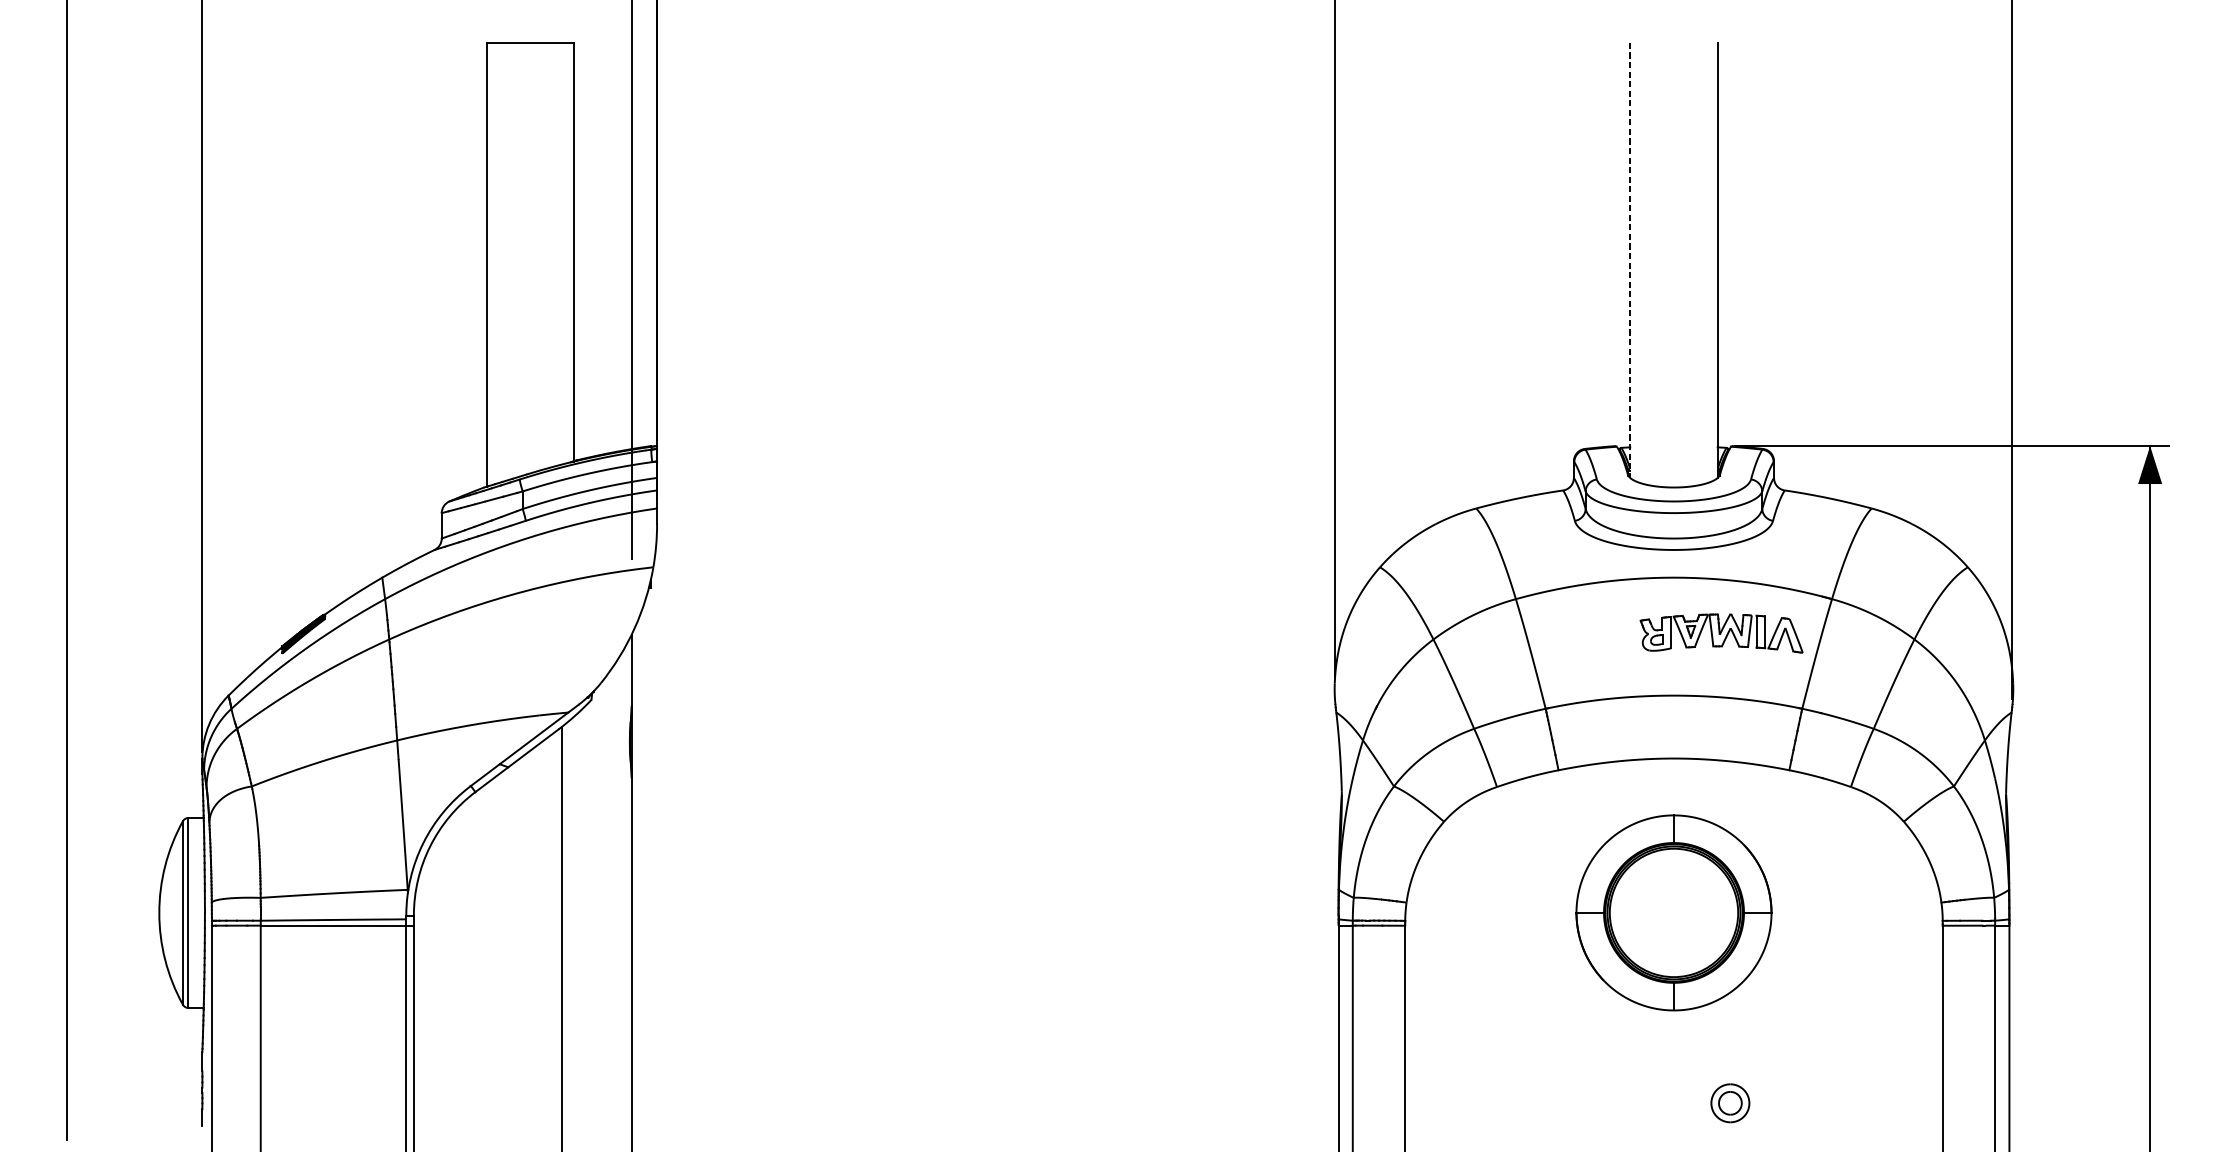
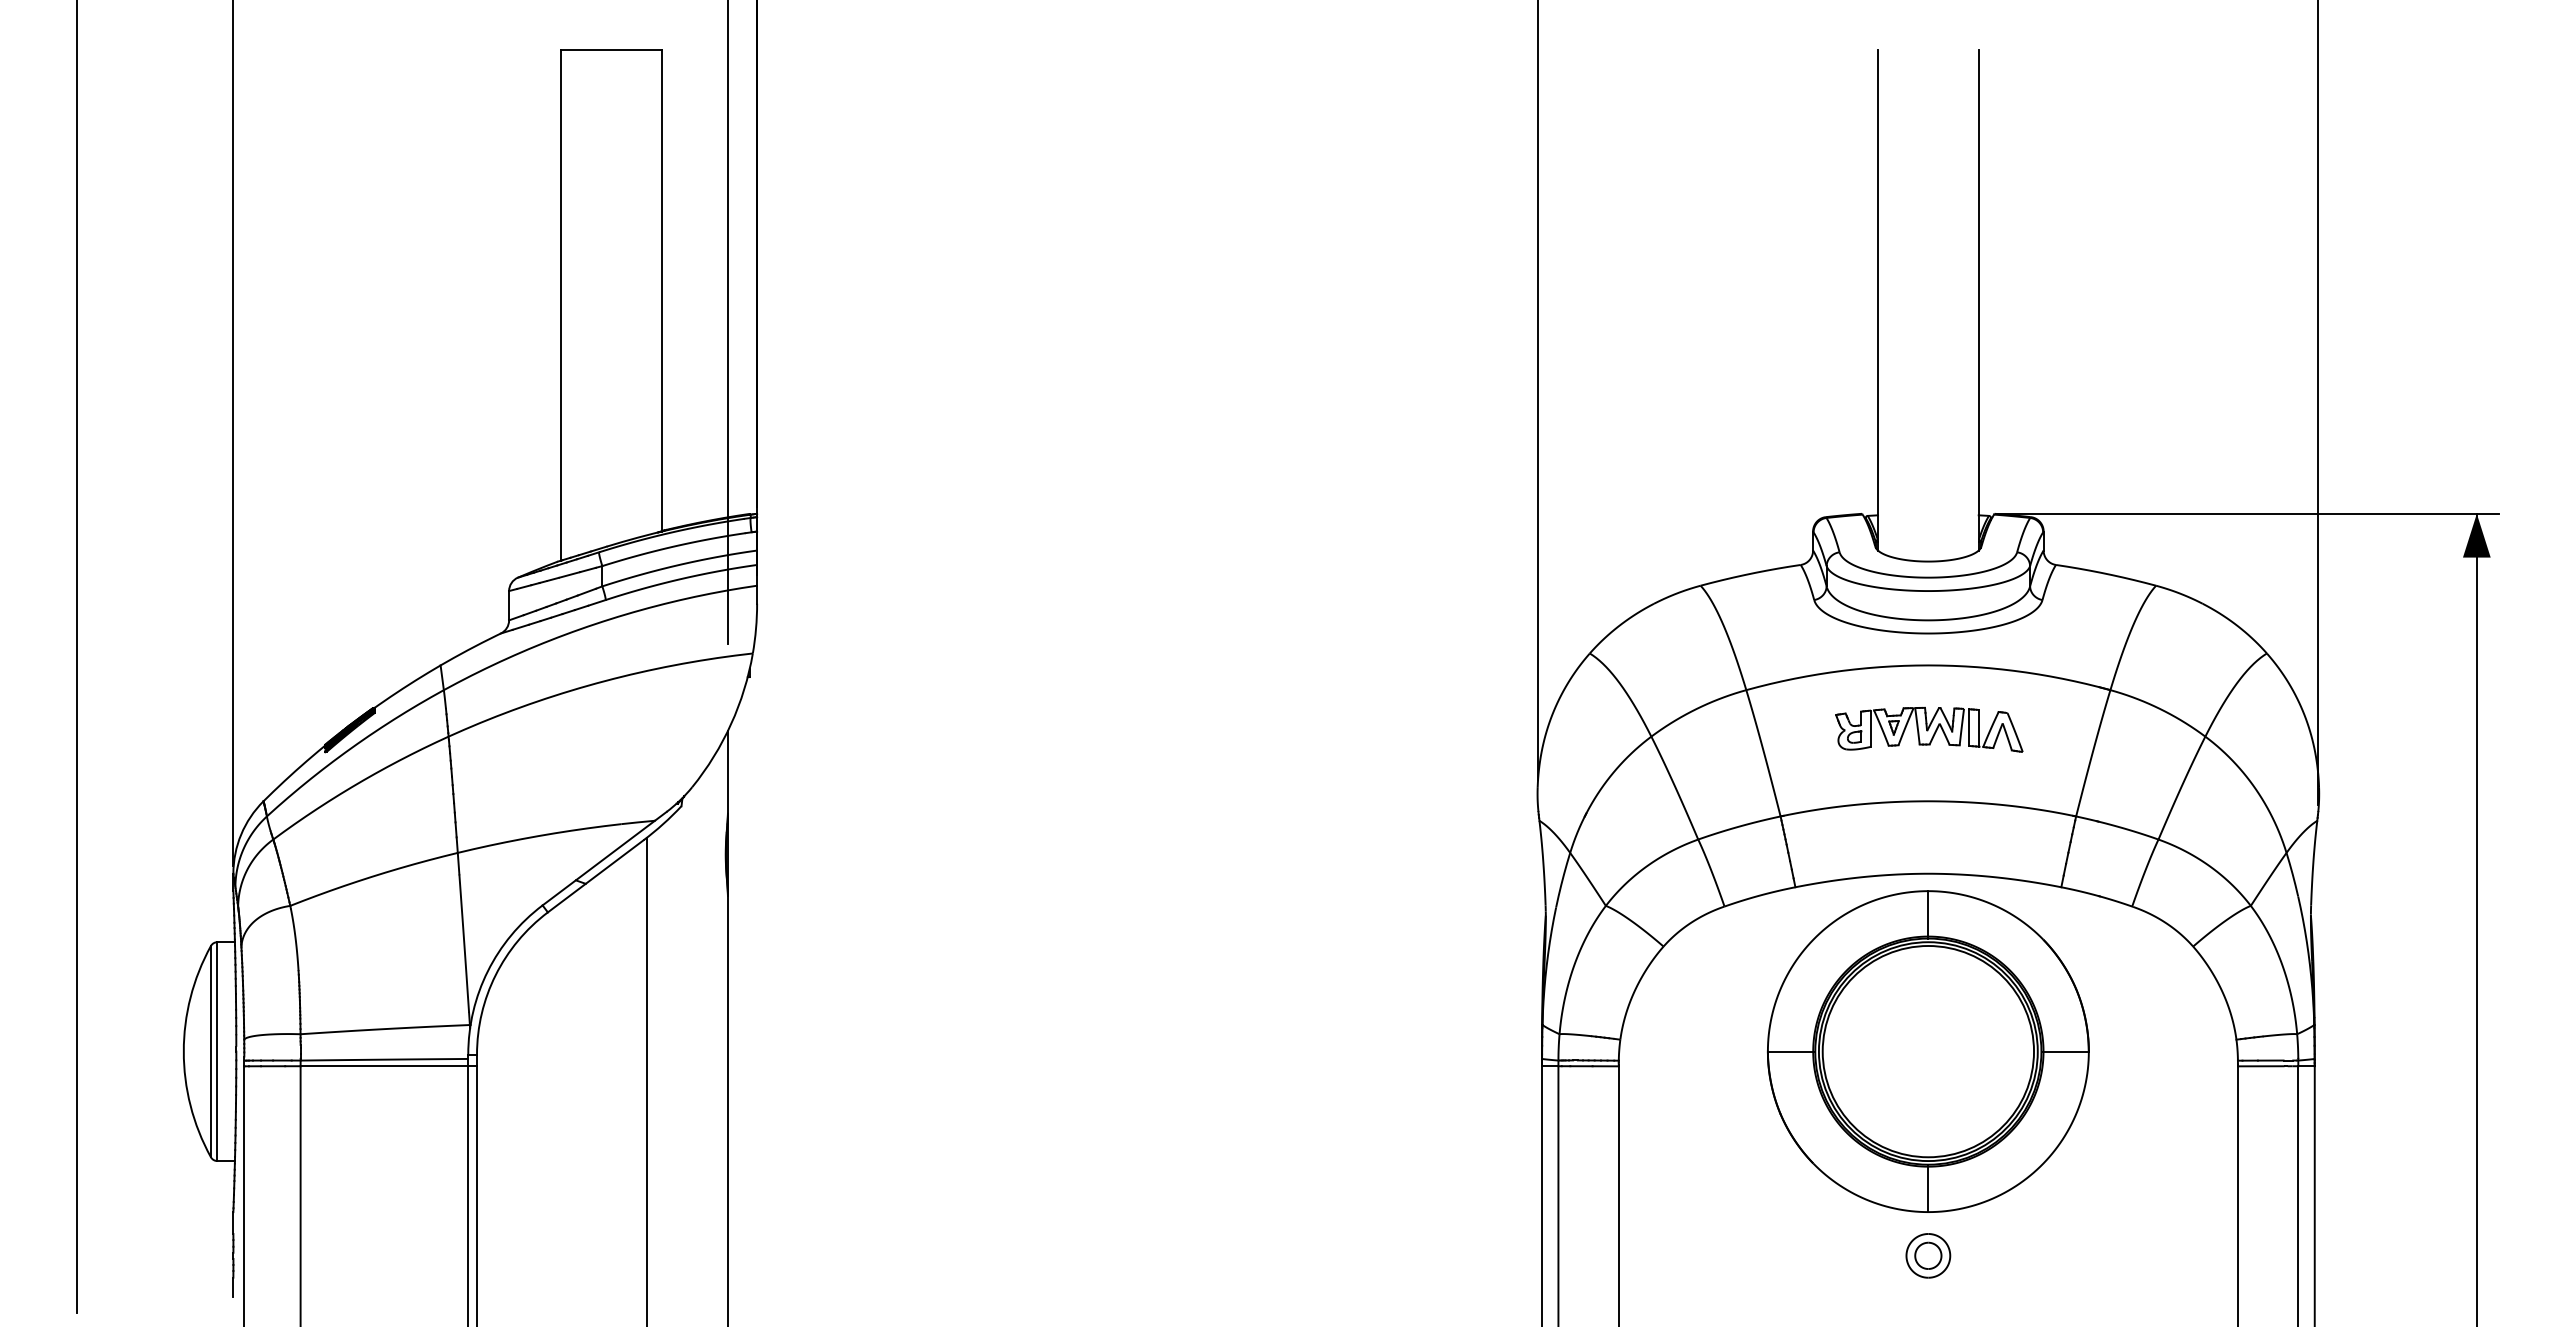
line: (1630, 260) -> (1878, 300), dashed -> solid
part: (1721, 633) -> (1929, 729), moved
part: (1674, 912) -> (1928, 1051), size x1.43
part: (1730, 1102) -> (1928, 1255), moved

